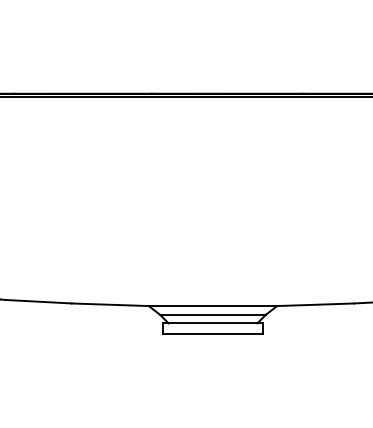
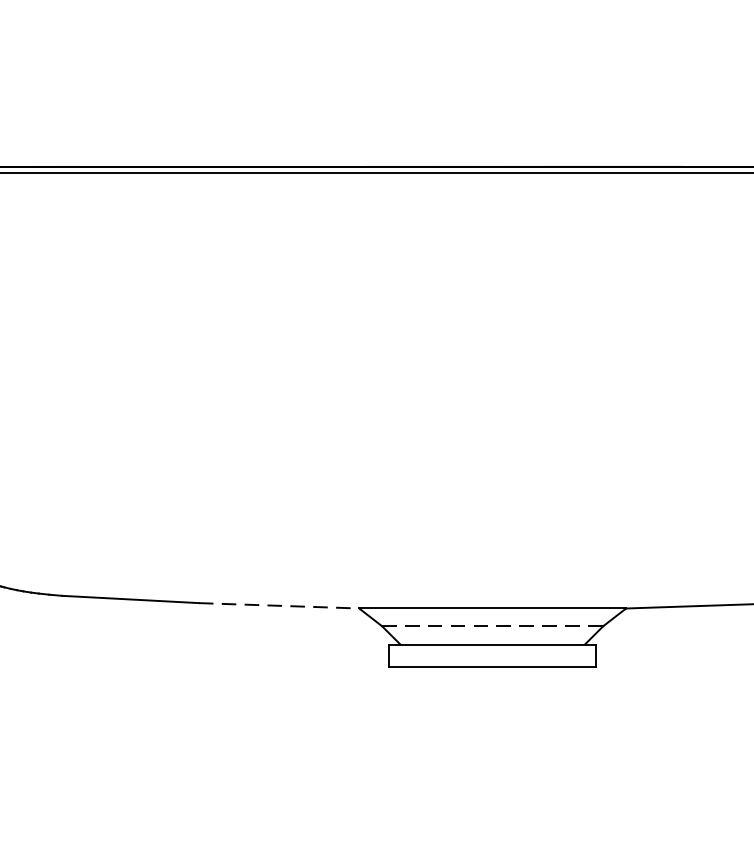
line: (110, 304) -> (279, 605), solid -> dashed
line: (213, 314) -> (493, 626), solid -> dashed

